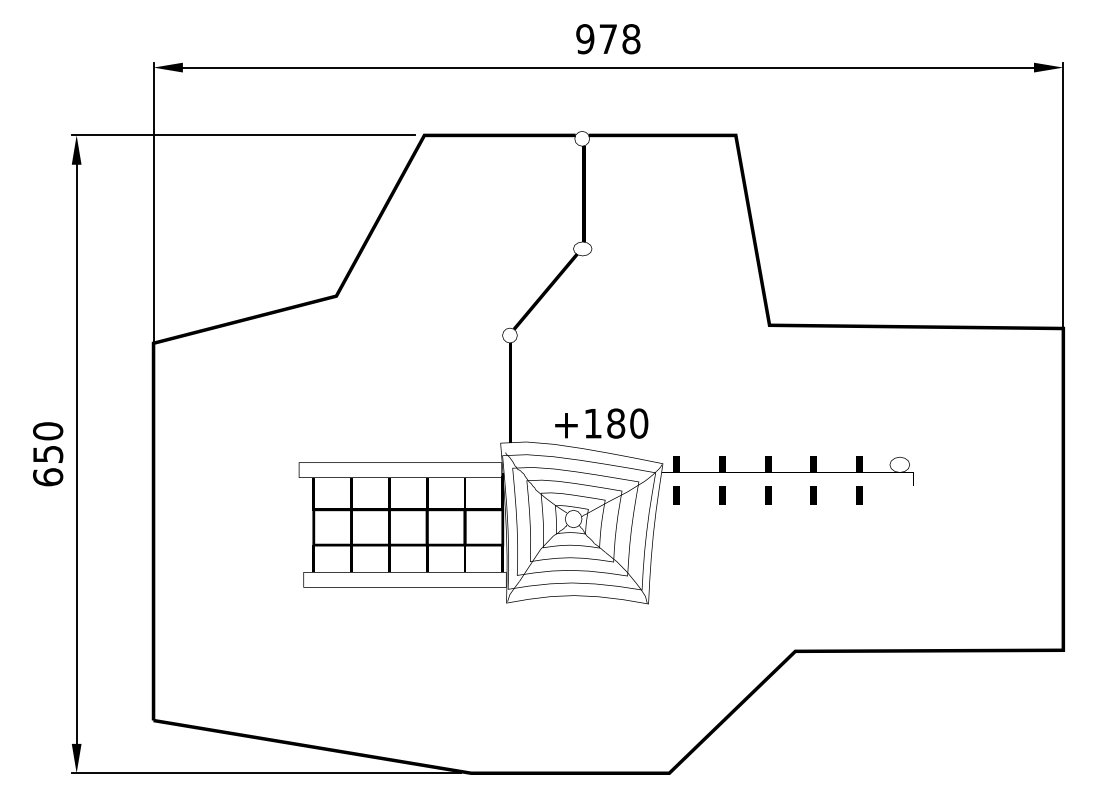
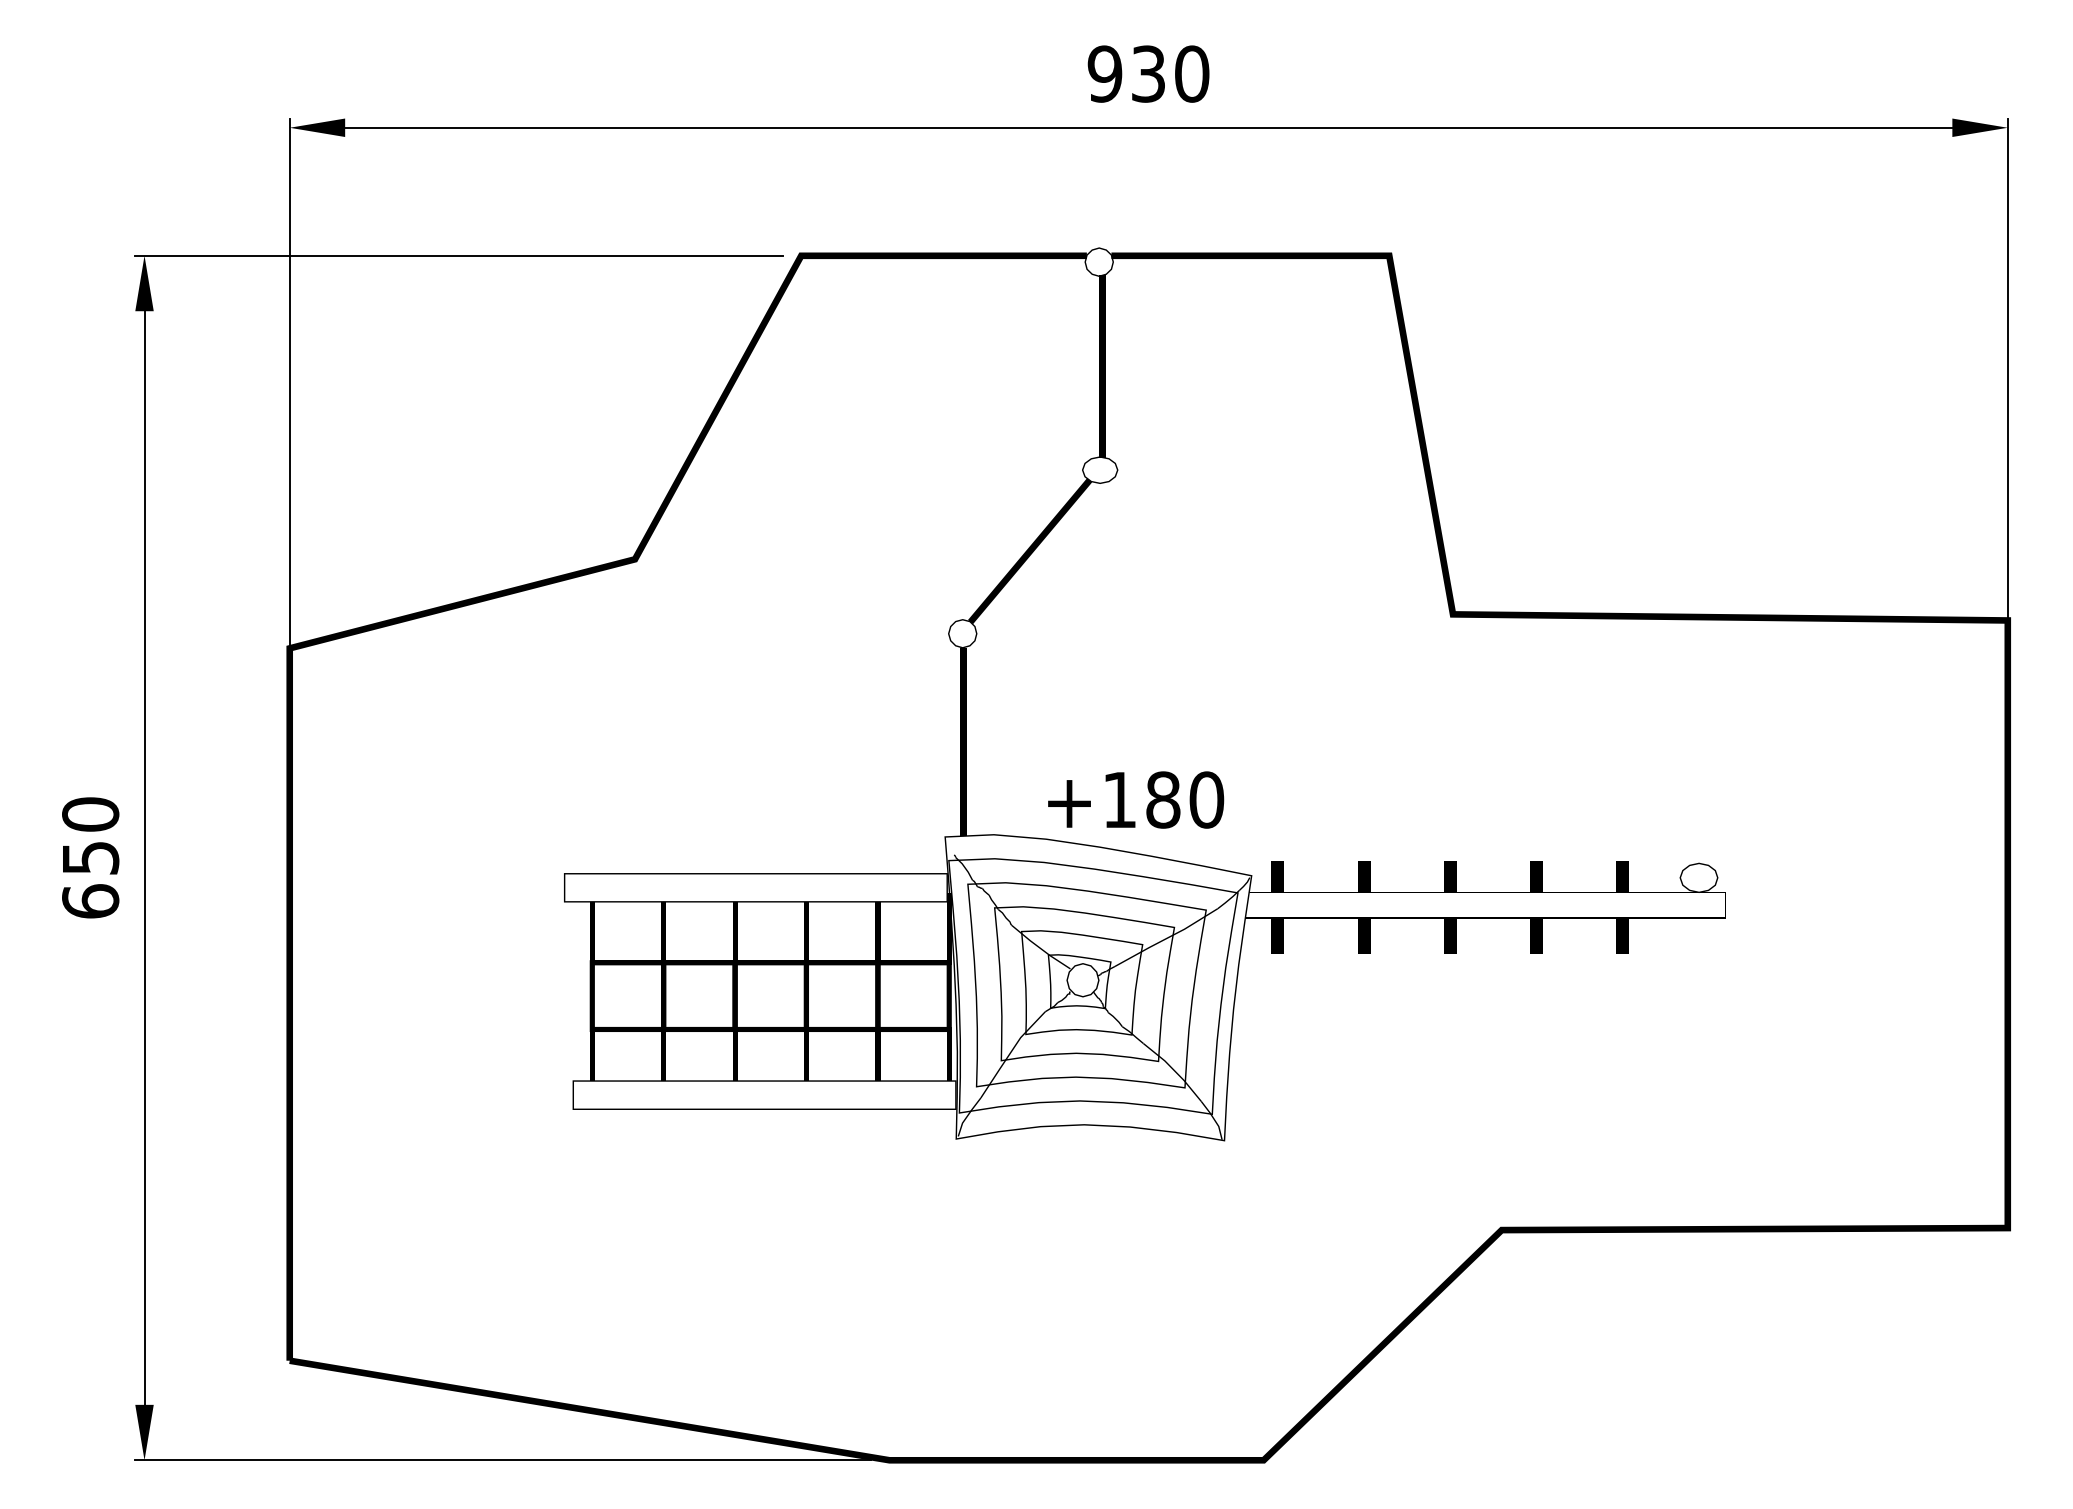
text: (619, 39) -> (1169, 74), 978 -> 930

